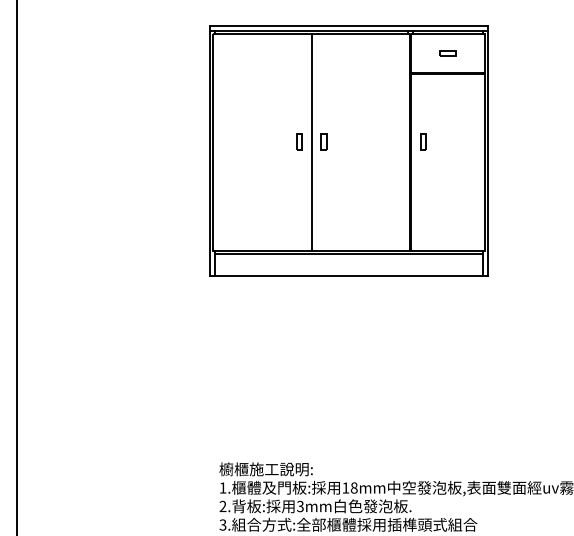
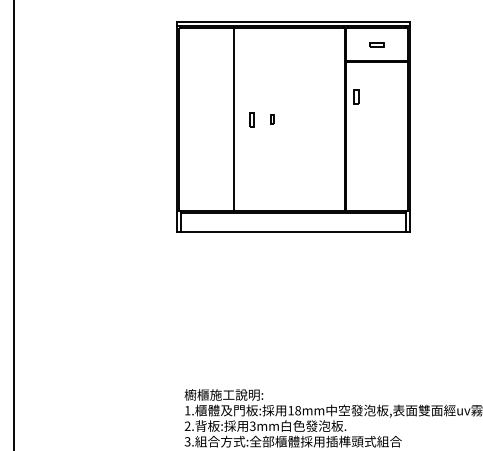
line: (311, 141) -> (233, 119), moved
part: (323, 141) -> (272, 119), size x0.6
part: (423, 141) -> (356, 96), moved

